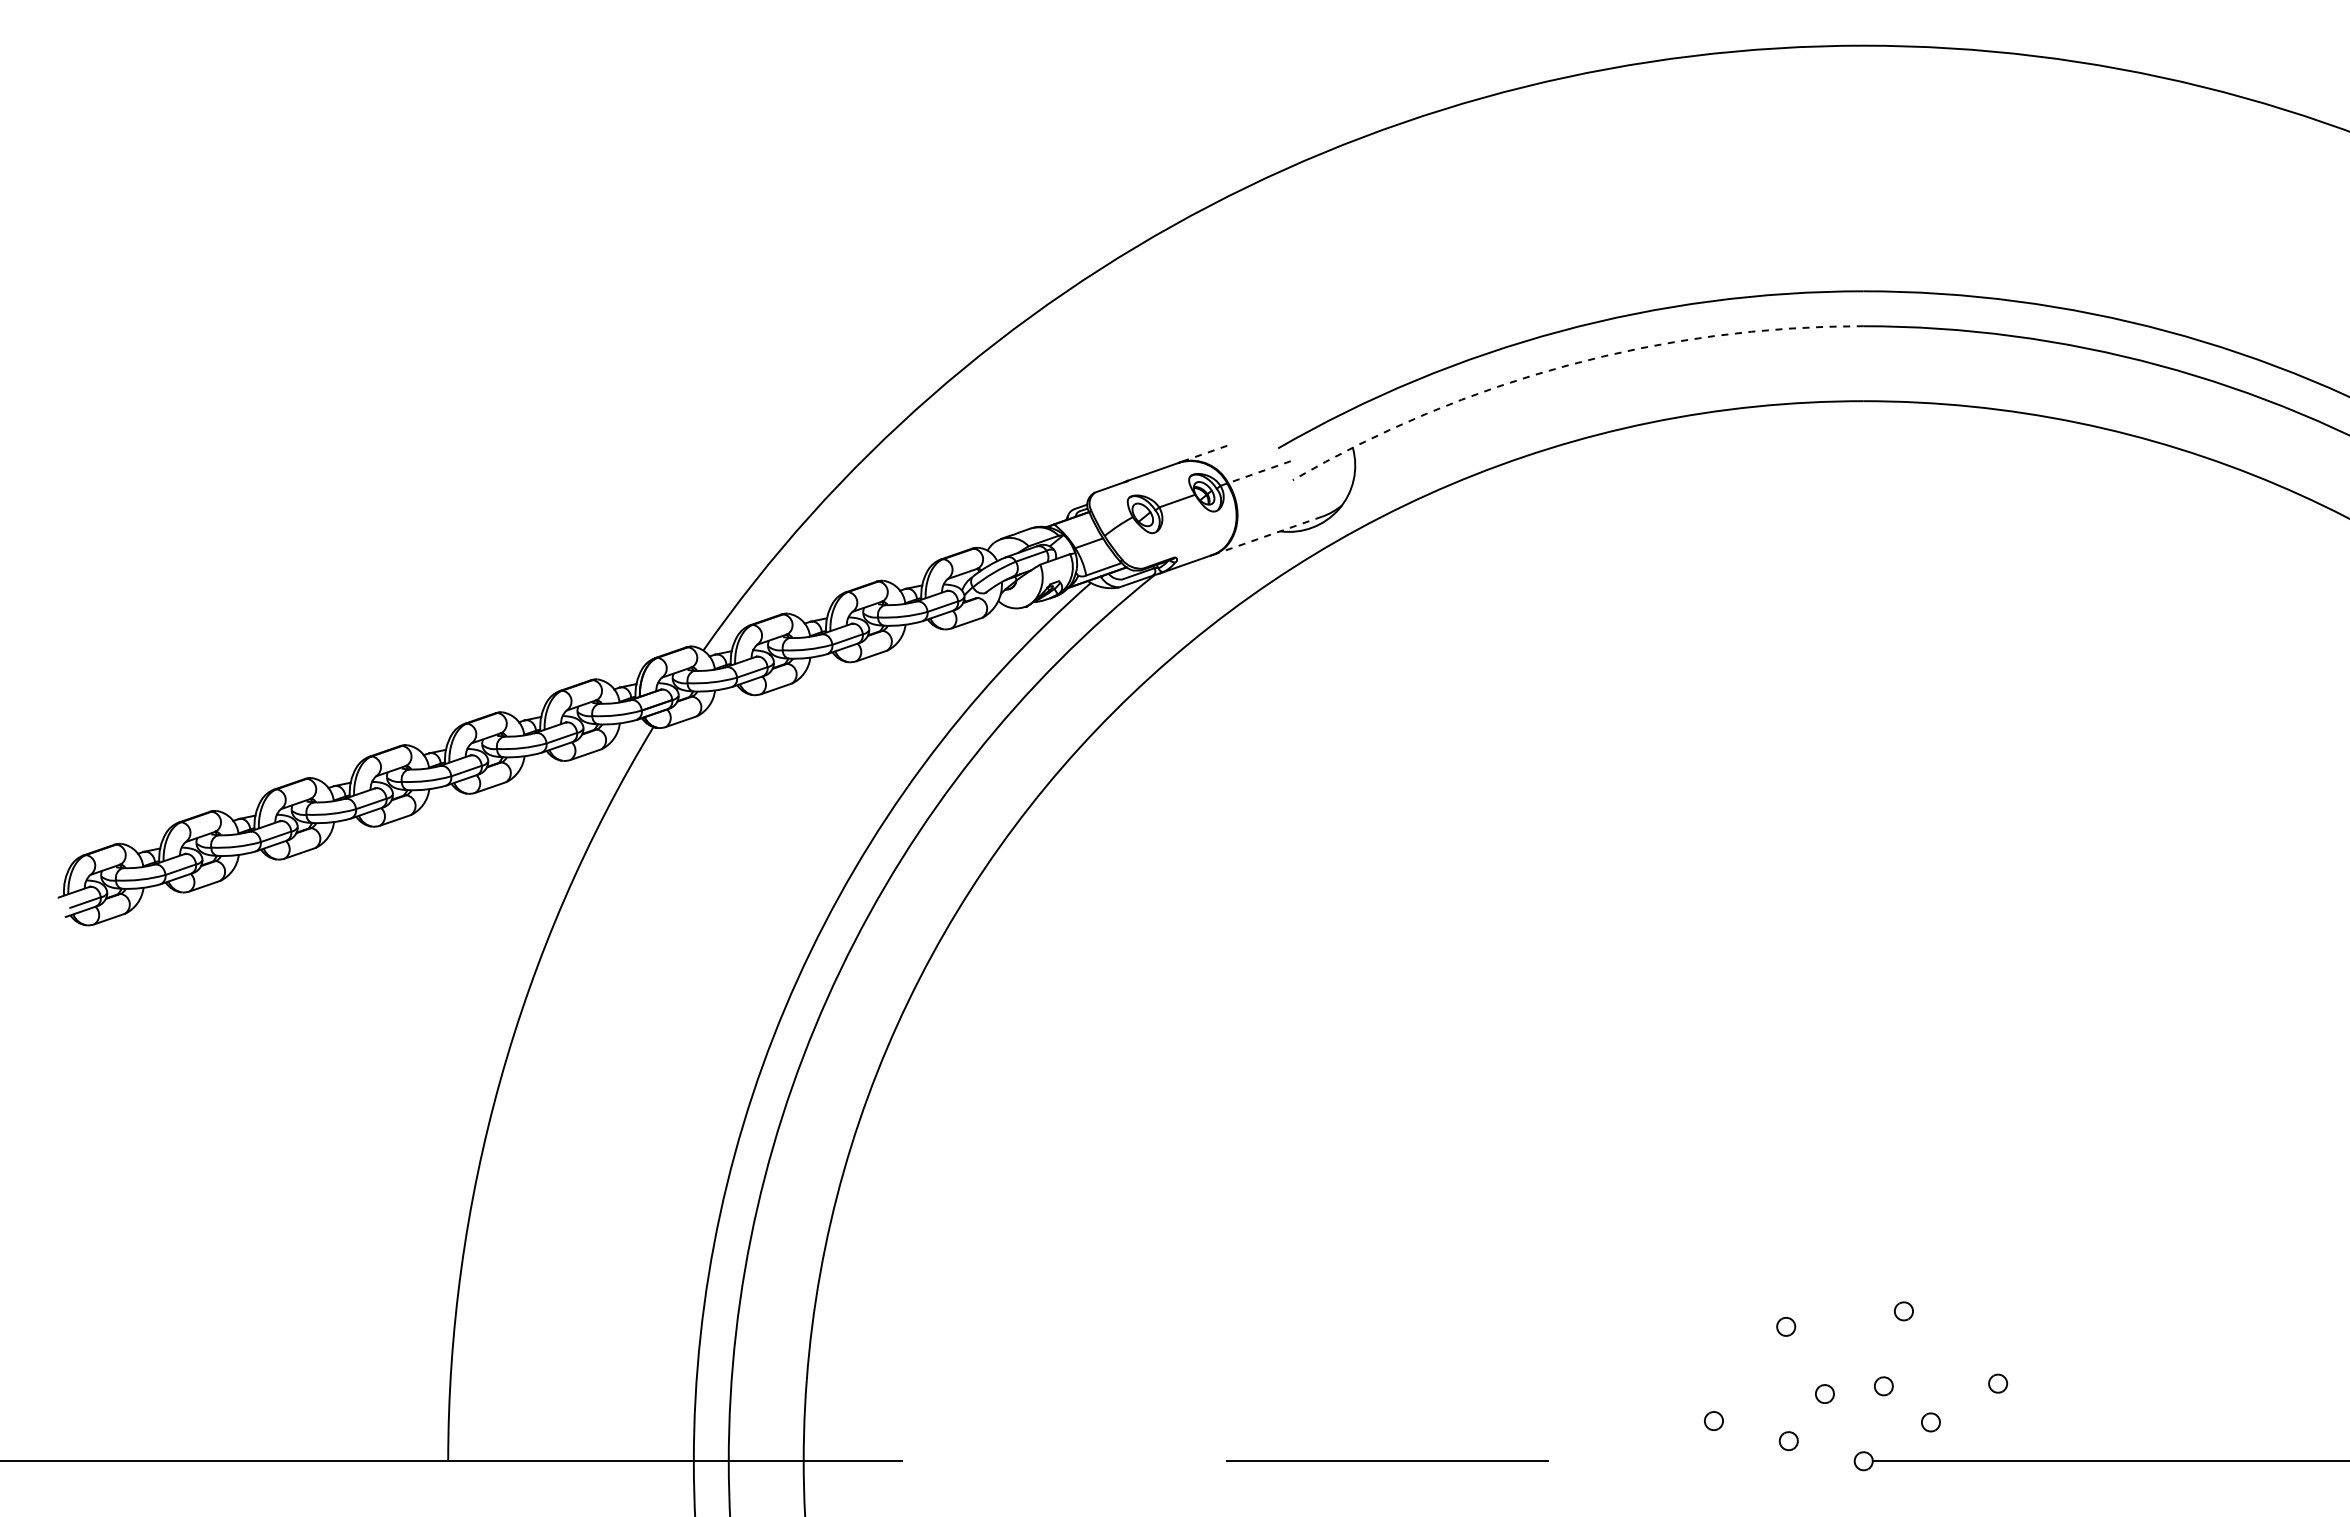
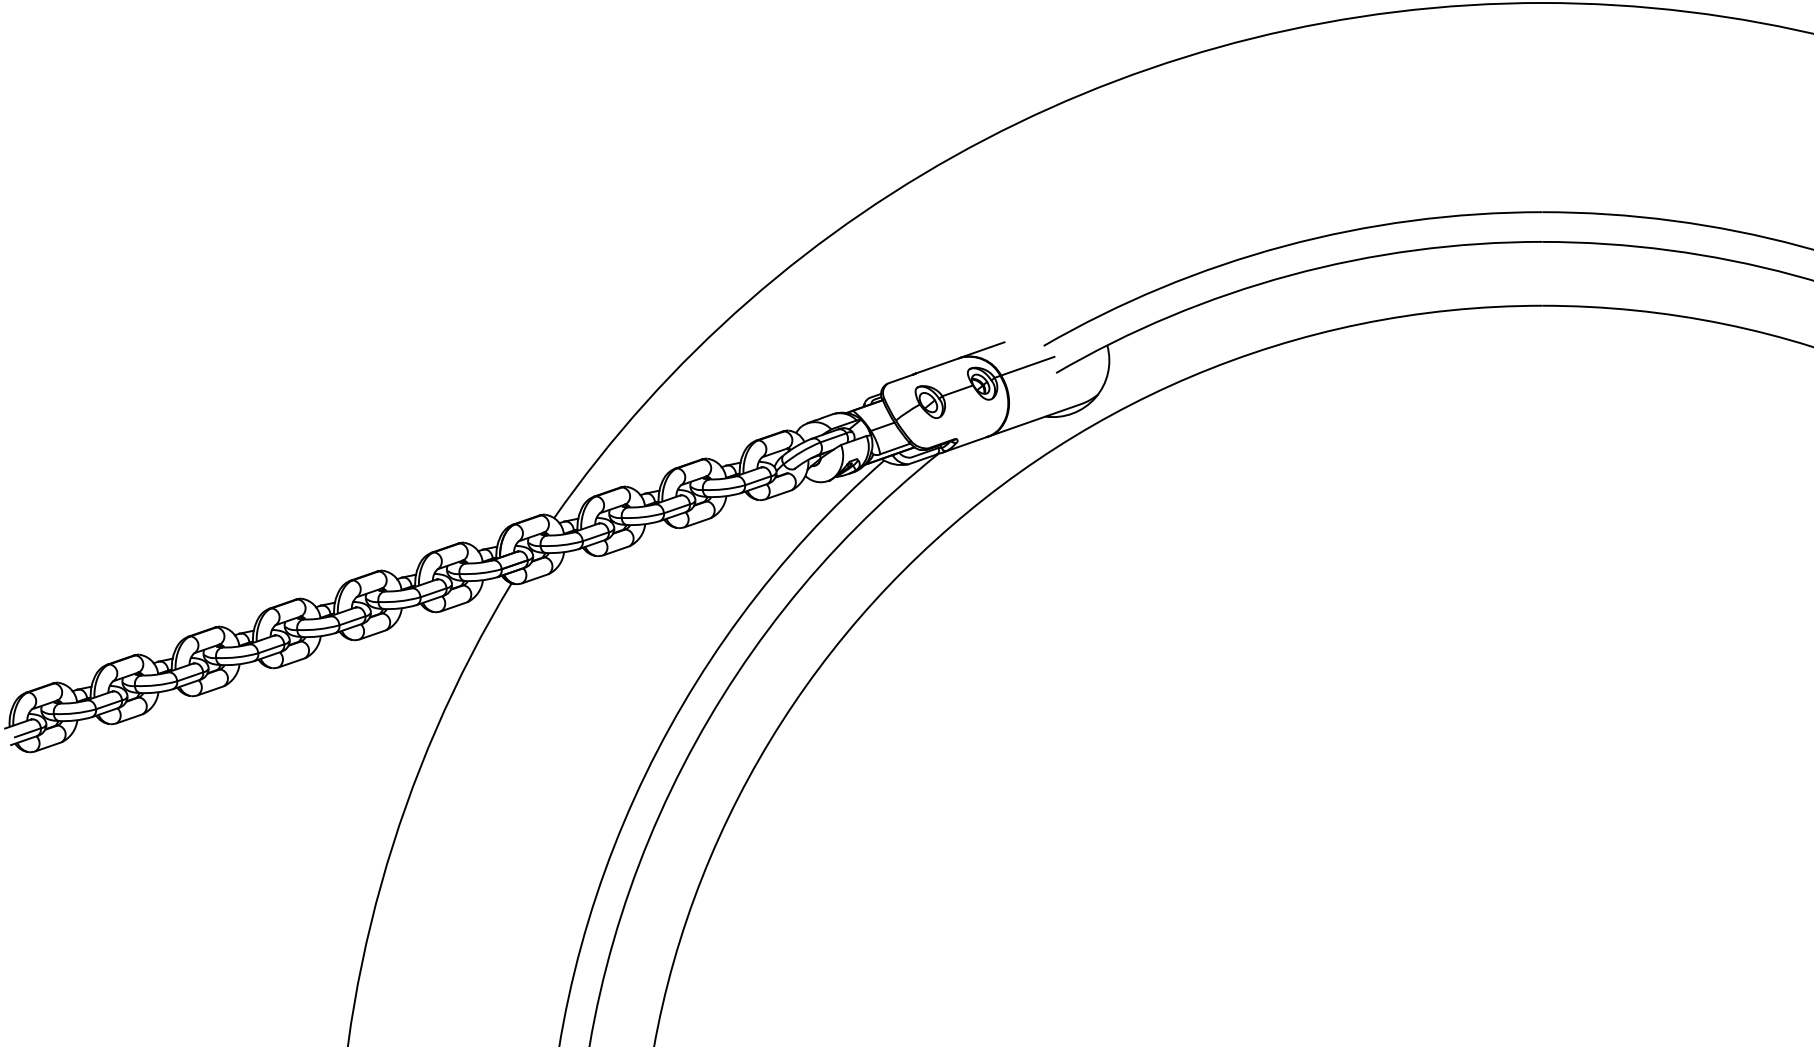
arc: (1568, 365) -> (1290, 275), dashed -> solid
line: (1207, 452) -> (983, 349), dashed -> solid
line: (1259, 472) -> (1027, 366), dashed -> solid
line: (1268, 535) -> (1035, 420), dashed -> solid

